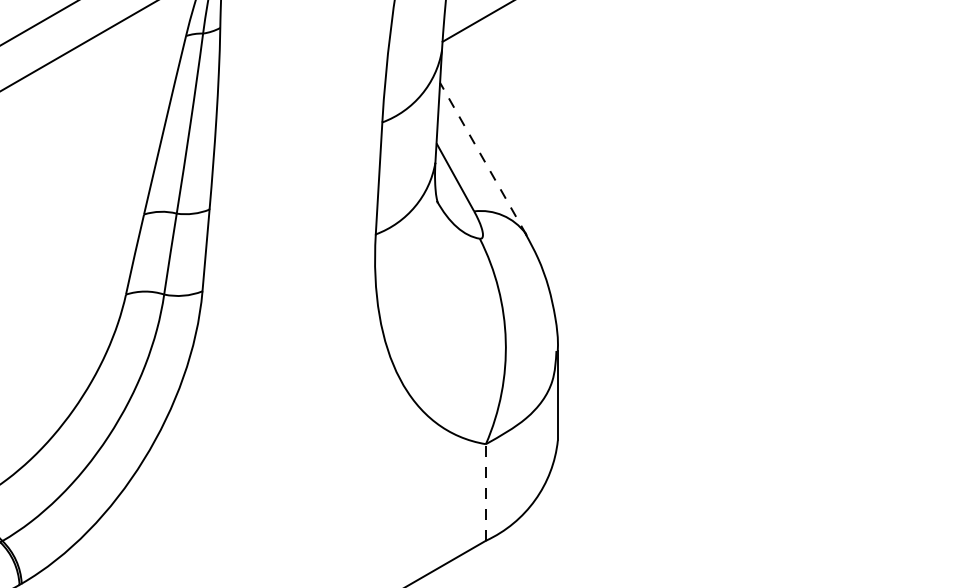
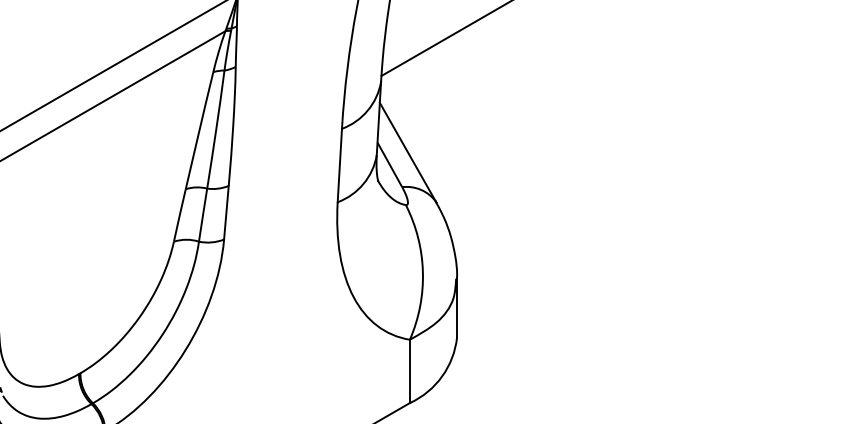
line: (482, 158) -> (407, 152), dashed -> solid
line: (485, 492) -> (409, 371), dashed -> solid

